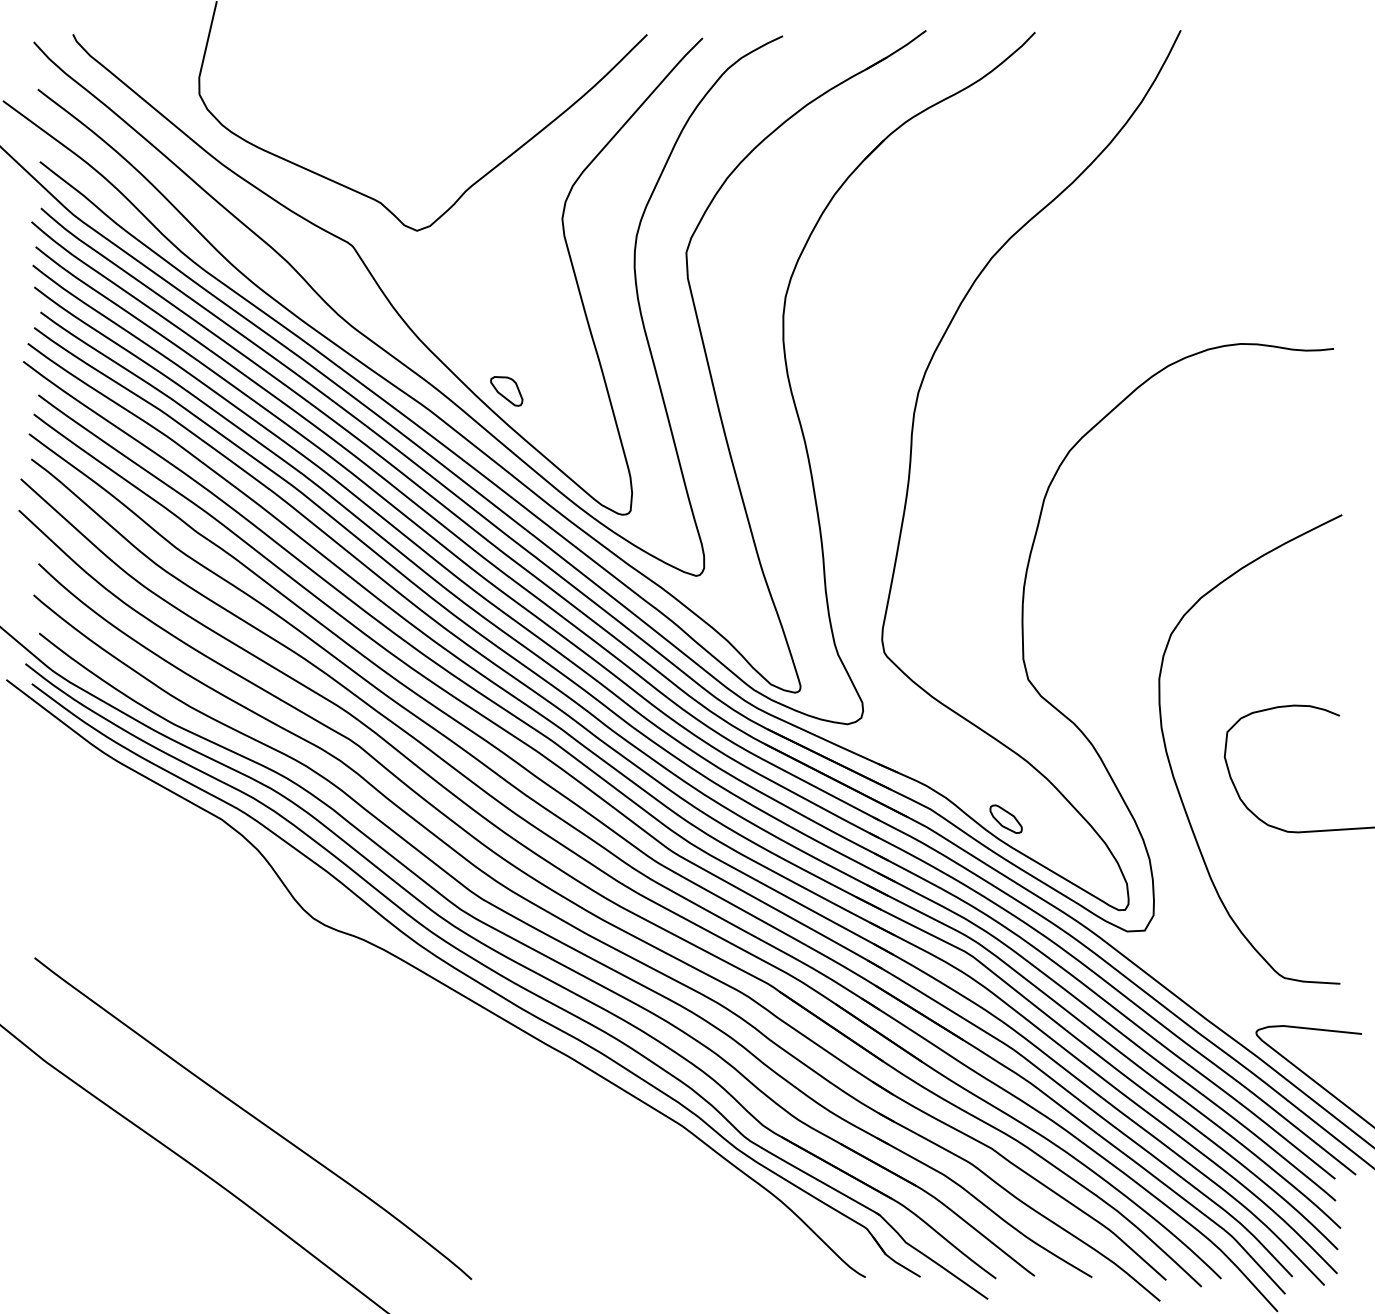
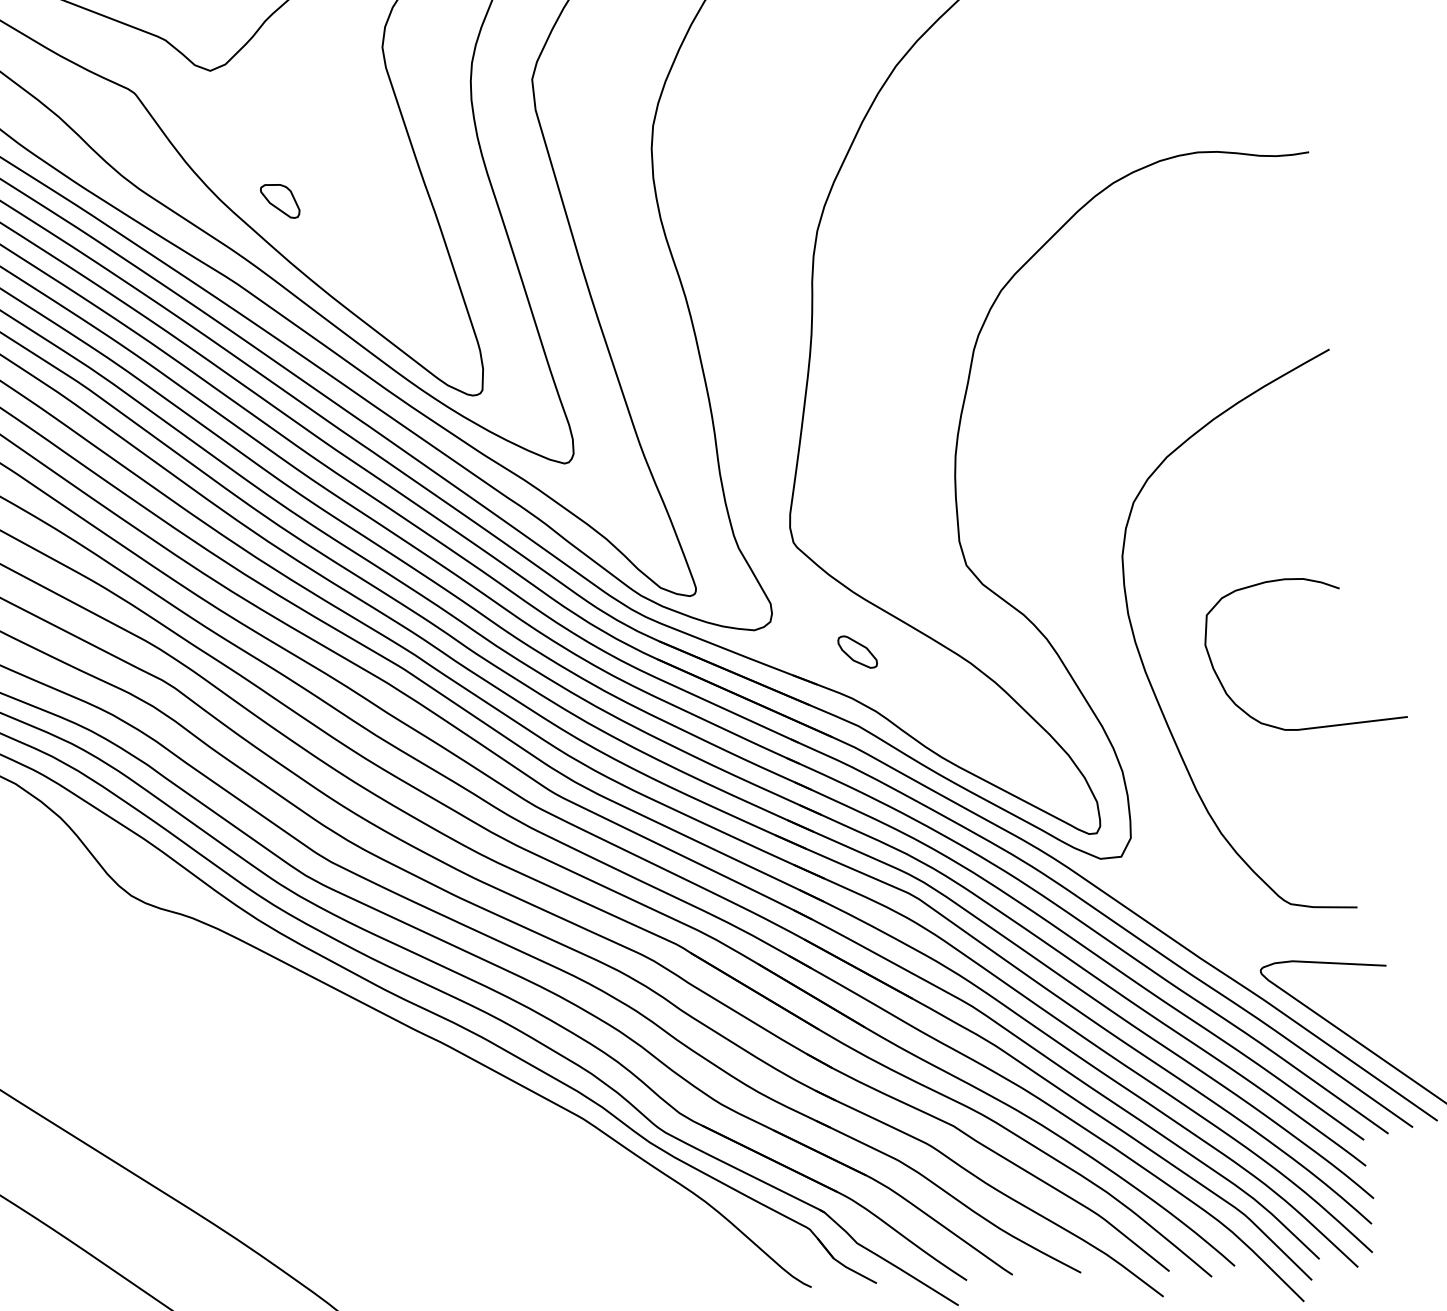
part: (506, 391) -> (279, 201), moved
part: (1005, 818) -> (856, 651), moved

